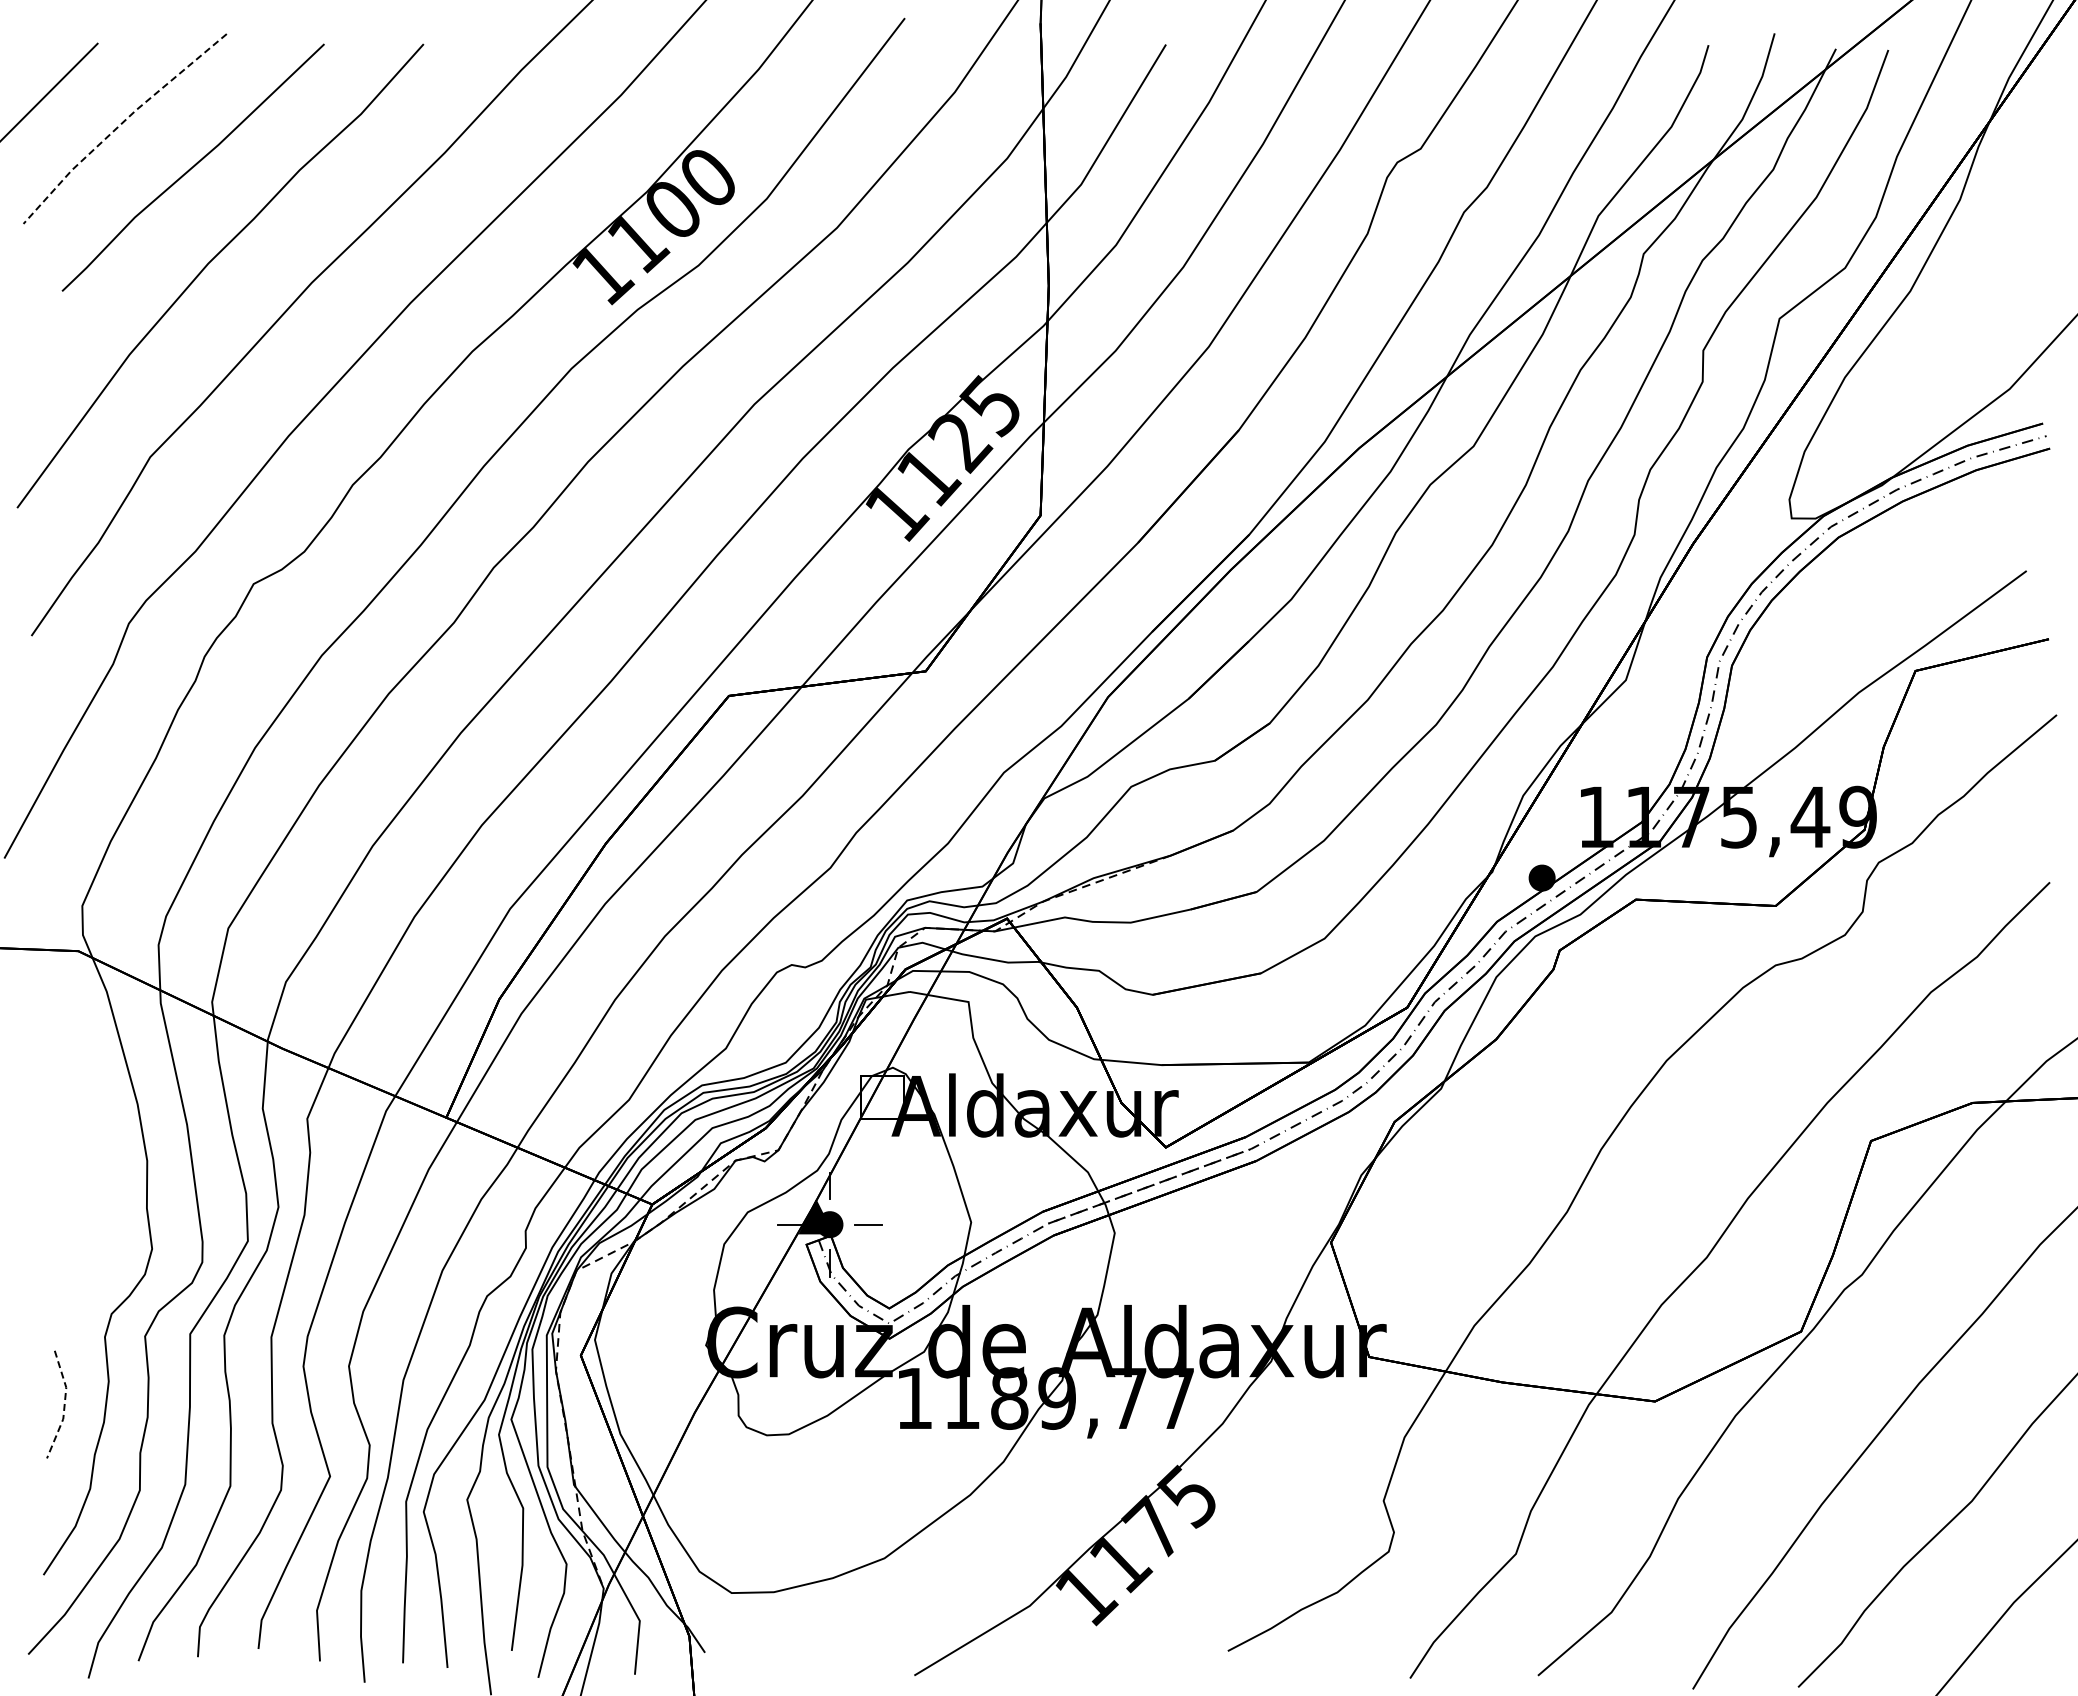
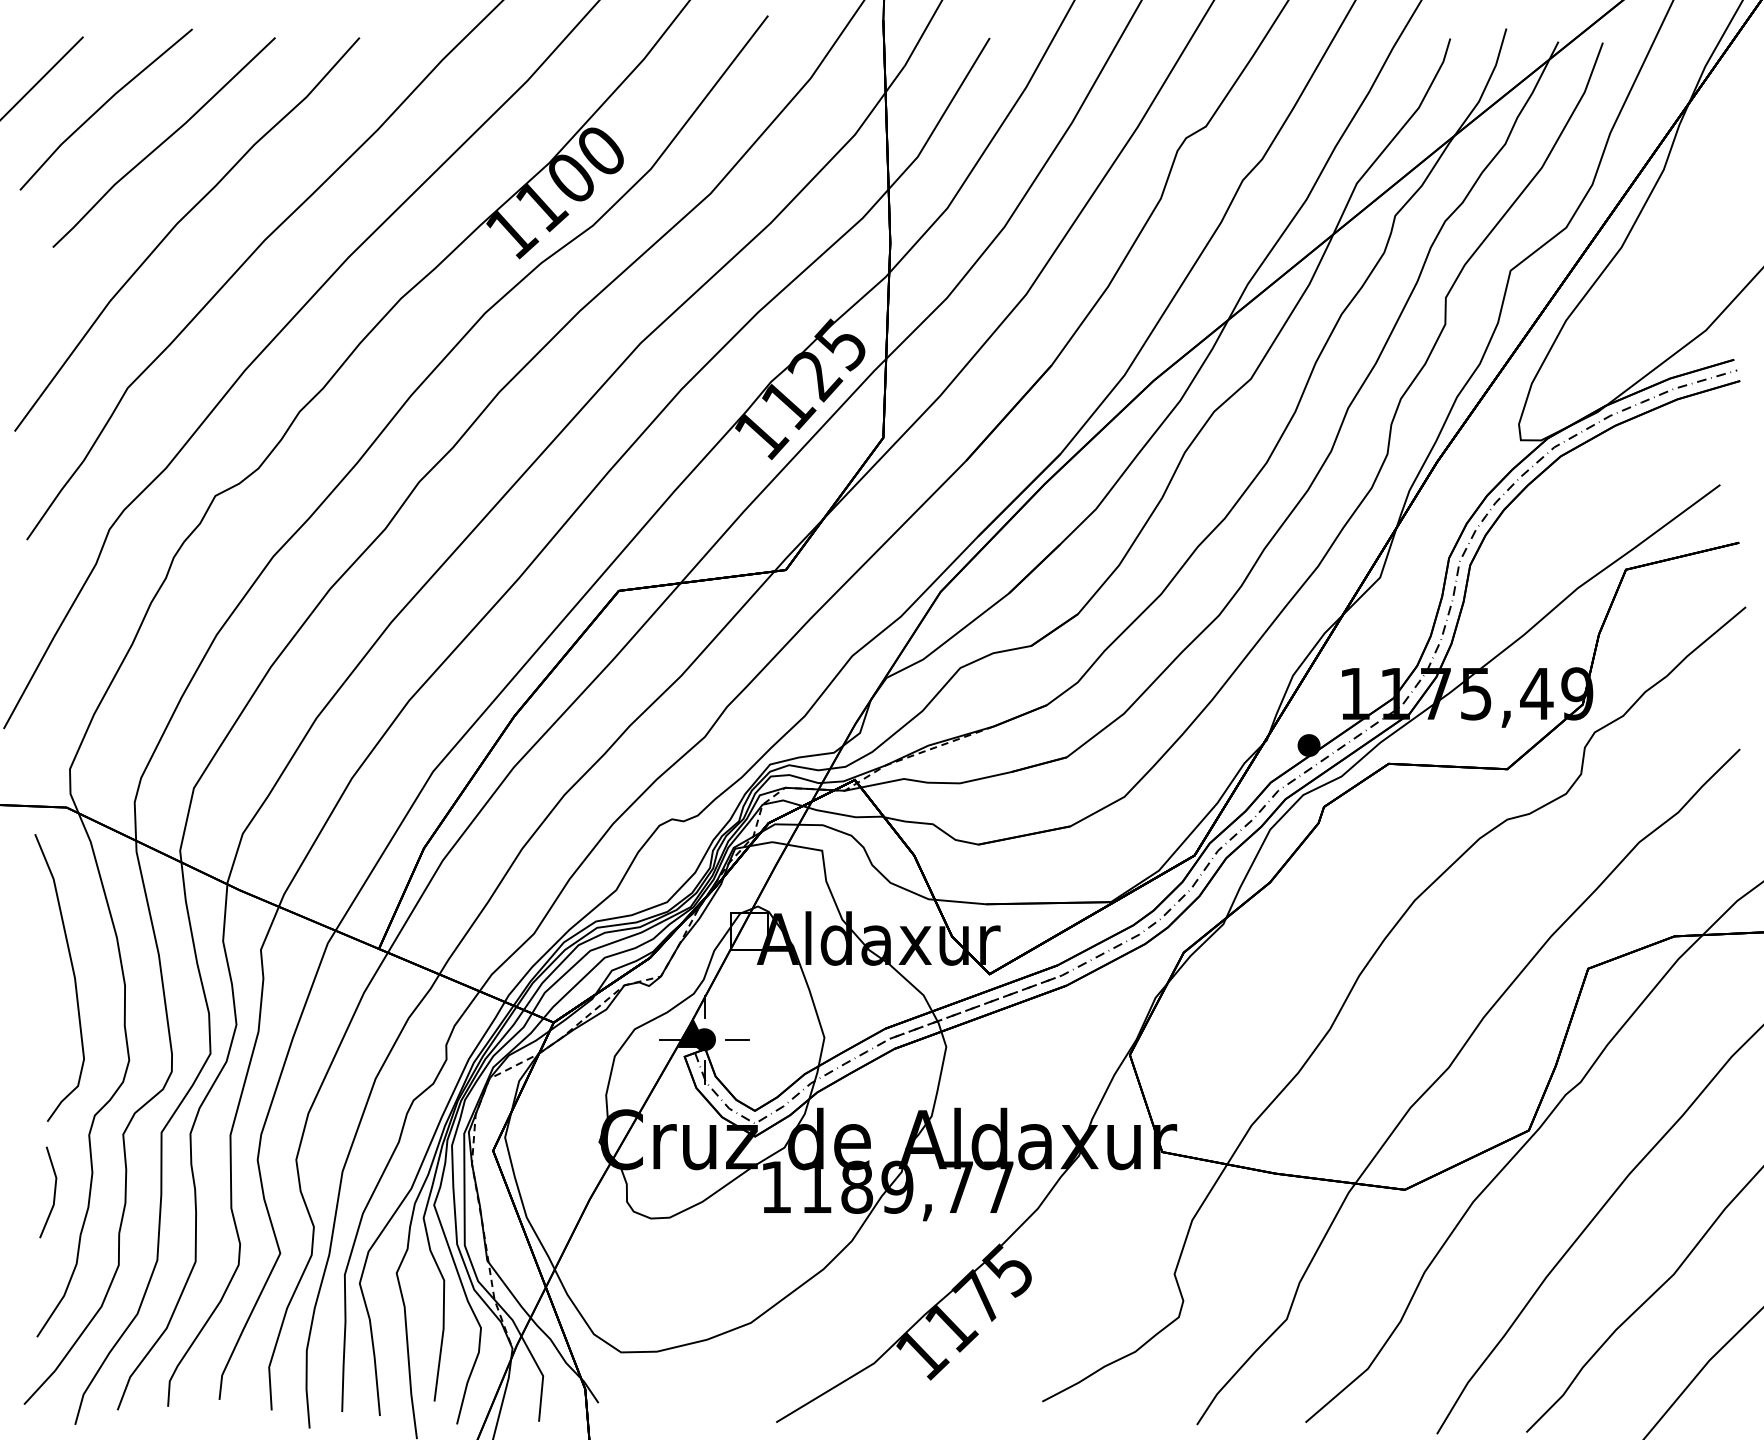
line: (120, 124) -> (102, 105), dashed -> solid
curve: (85, 1145) -> (72, 972), added
line: (64, 1405) -> (54, 1193), dashed -> solid

